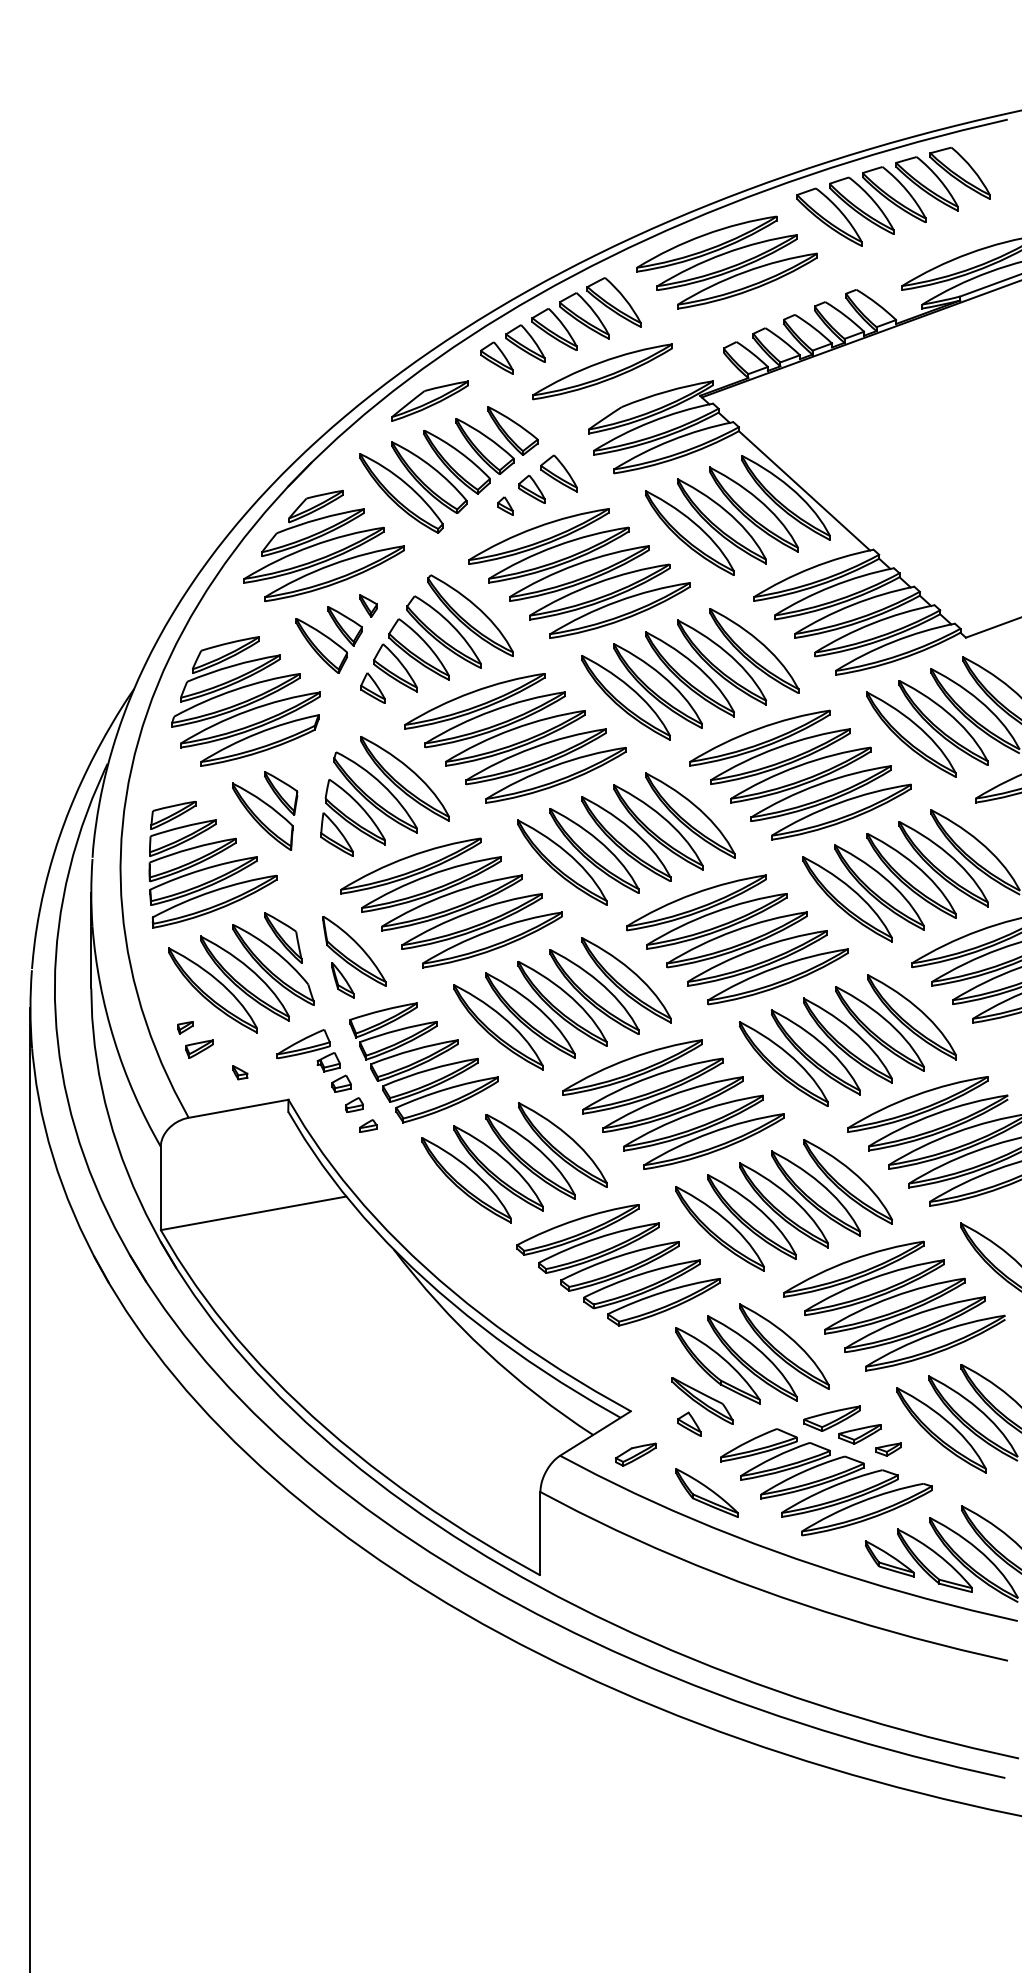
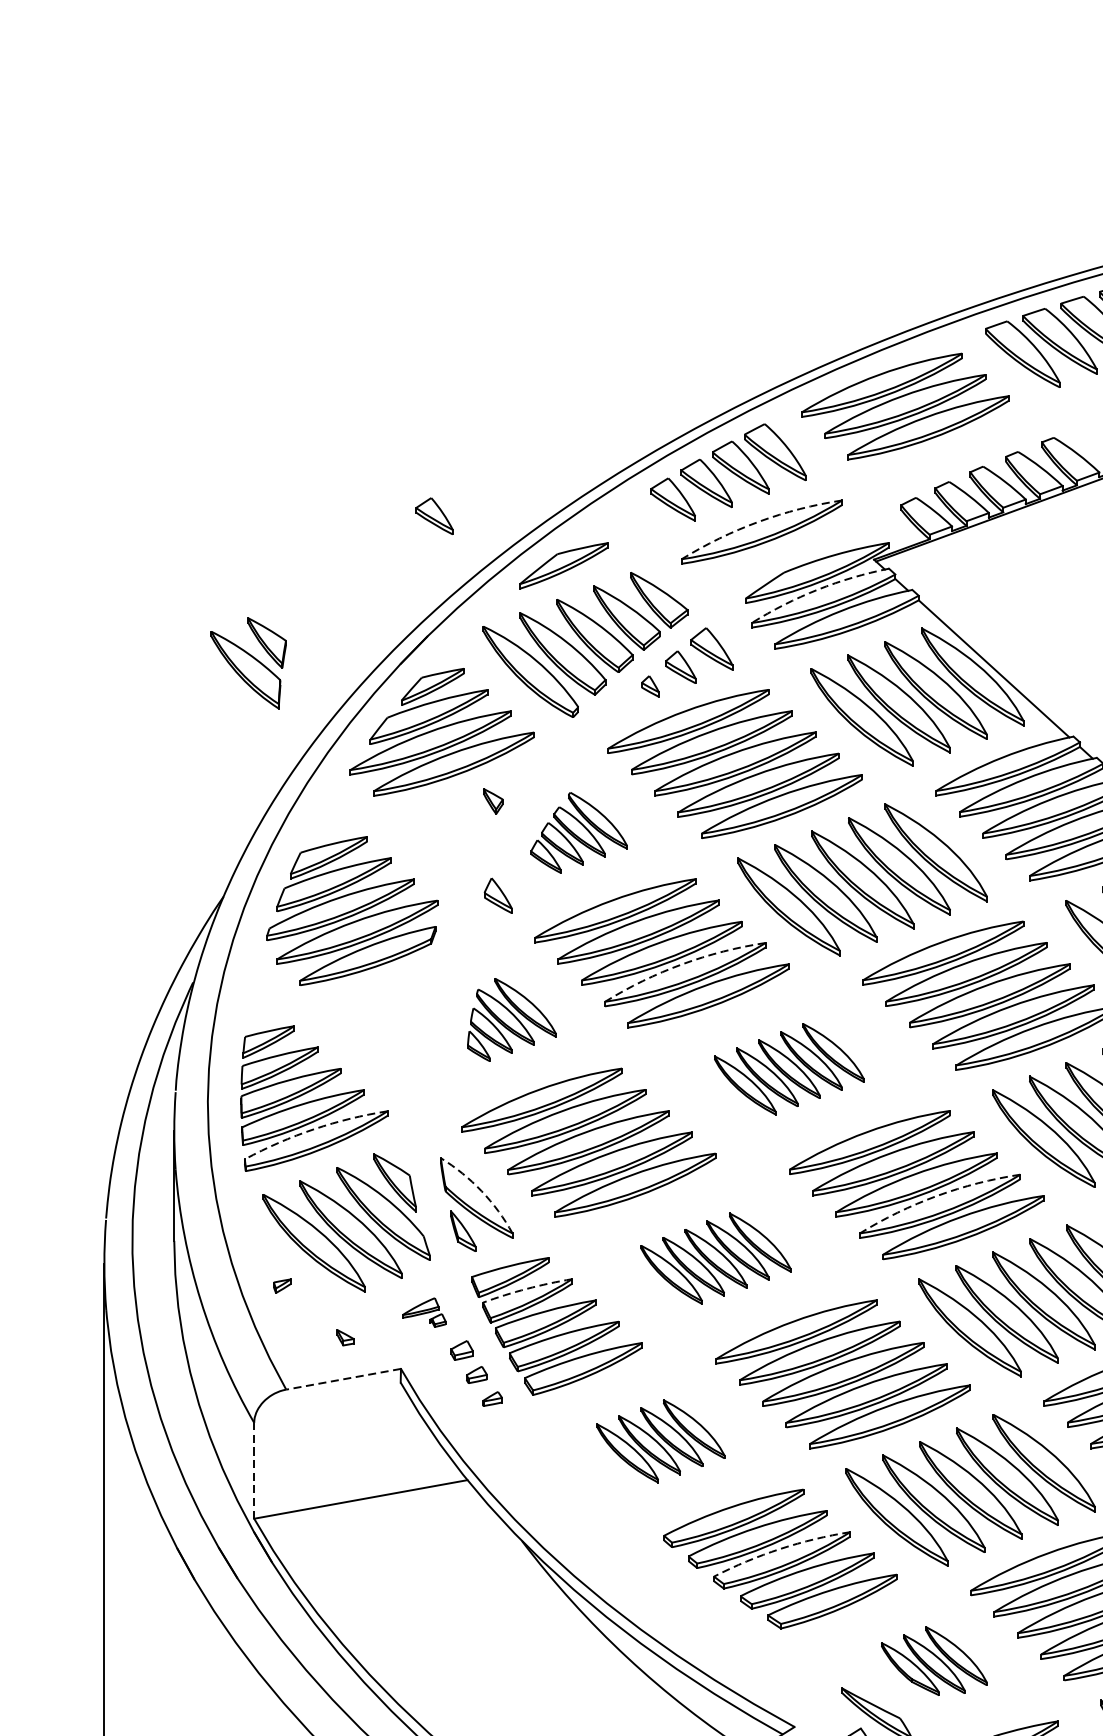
part: (496, 357) -> (434, 515), moved
arc: (599, 362) -> (758, 521), solid -> dashed
arc: (651, 421) -> (818, 589), solid -> dashed
part: (443, 633) -> (579, 832), size x0.6
part: (328, 639) -> (446, 839), removed
arc: (533, 747) -> (682, 963), solid -> dashed
part: (384, 795) -> (511, 1019), size x0.6
part: (265, 810) -> (249, 662), moved
part: (626, 838) -> (789, 1068), size x0.6
arc: (213, 891) -> (314, 1129), solid -> dashed
arc: (358, 945) -> (481, 1191), solid -> dashed
arc: (754, 949) -> (936, 1196), solid -> dashed
part: (562, 1003) -> (715, 1258), size x0.6
arc: (398, 1030) -> (527, 1289), solid -> dashed
part: (199, 1048) -> (298, 1309), removed
part: (308, 1050) -> (423, 1312), size x0.6
line: (238, 1108) -> (343, 1378), solid -> dashed
part: (514, 1162) -> (660, 1440), size x0.6
line: (160, 1188) -> (253, 1470), solid -> dashed
arc: (618, 1256) -> (780, 1549), solid -> dashed
part: (752, 1353) -> (934, 1660), size x0.6

